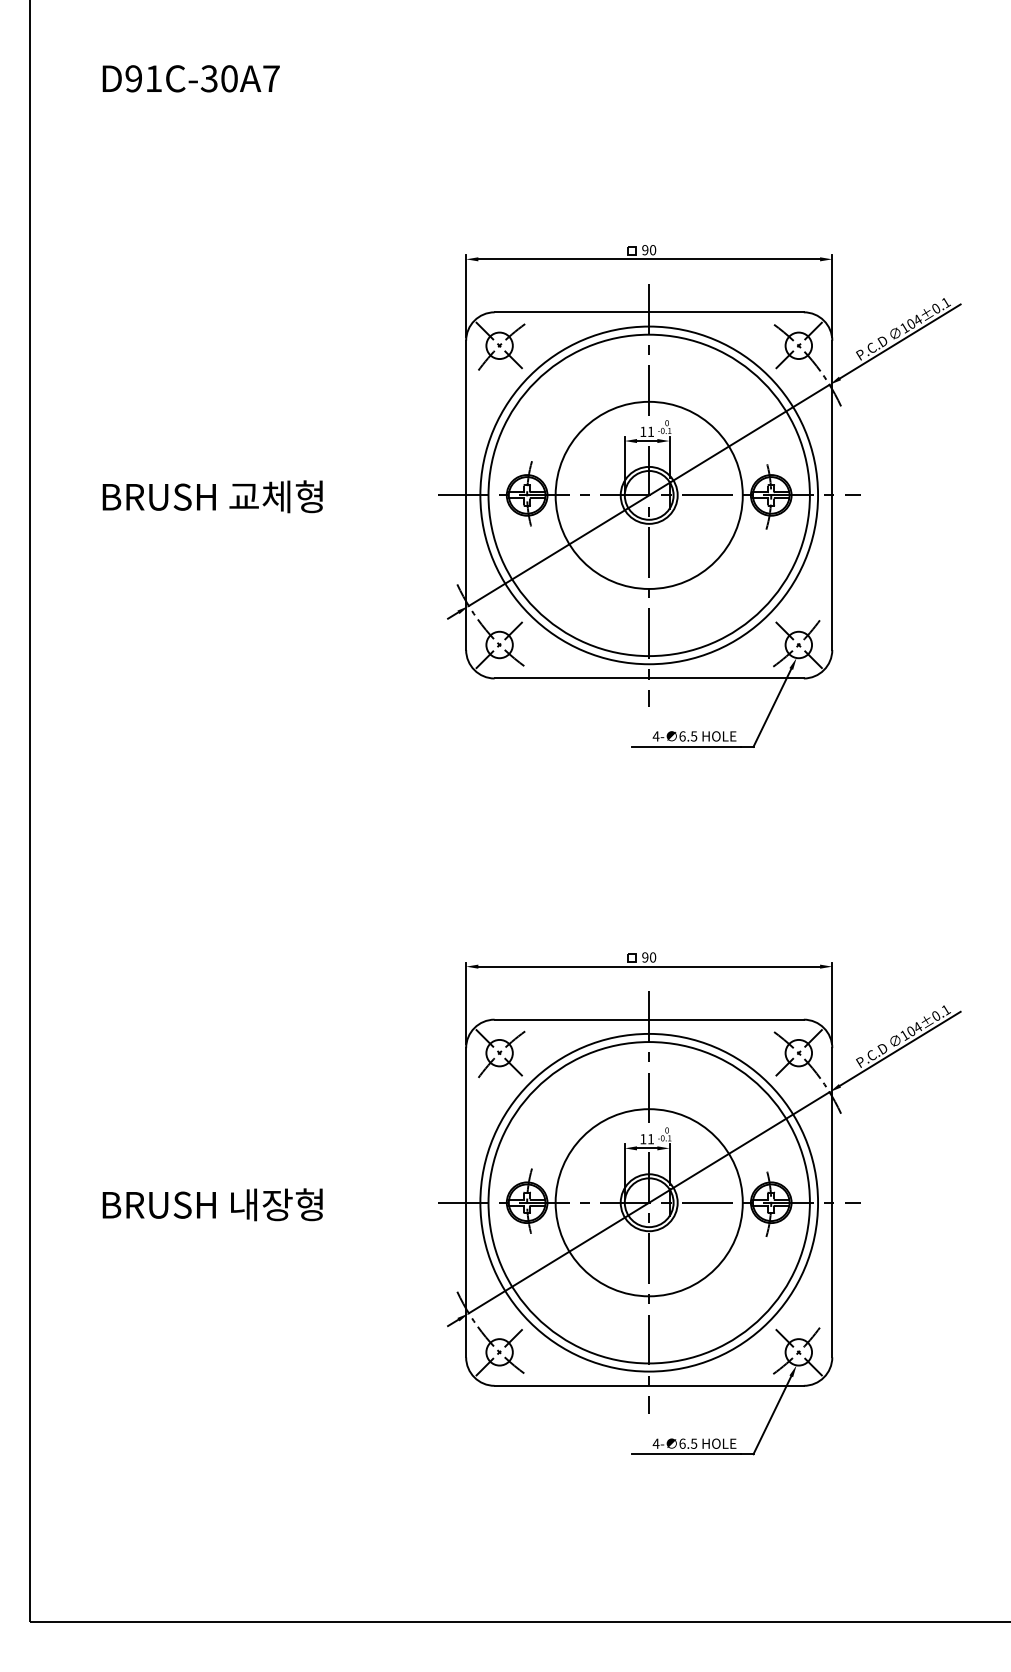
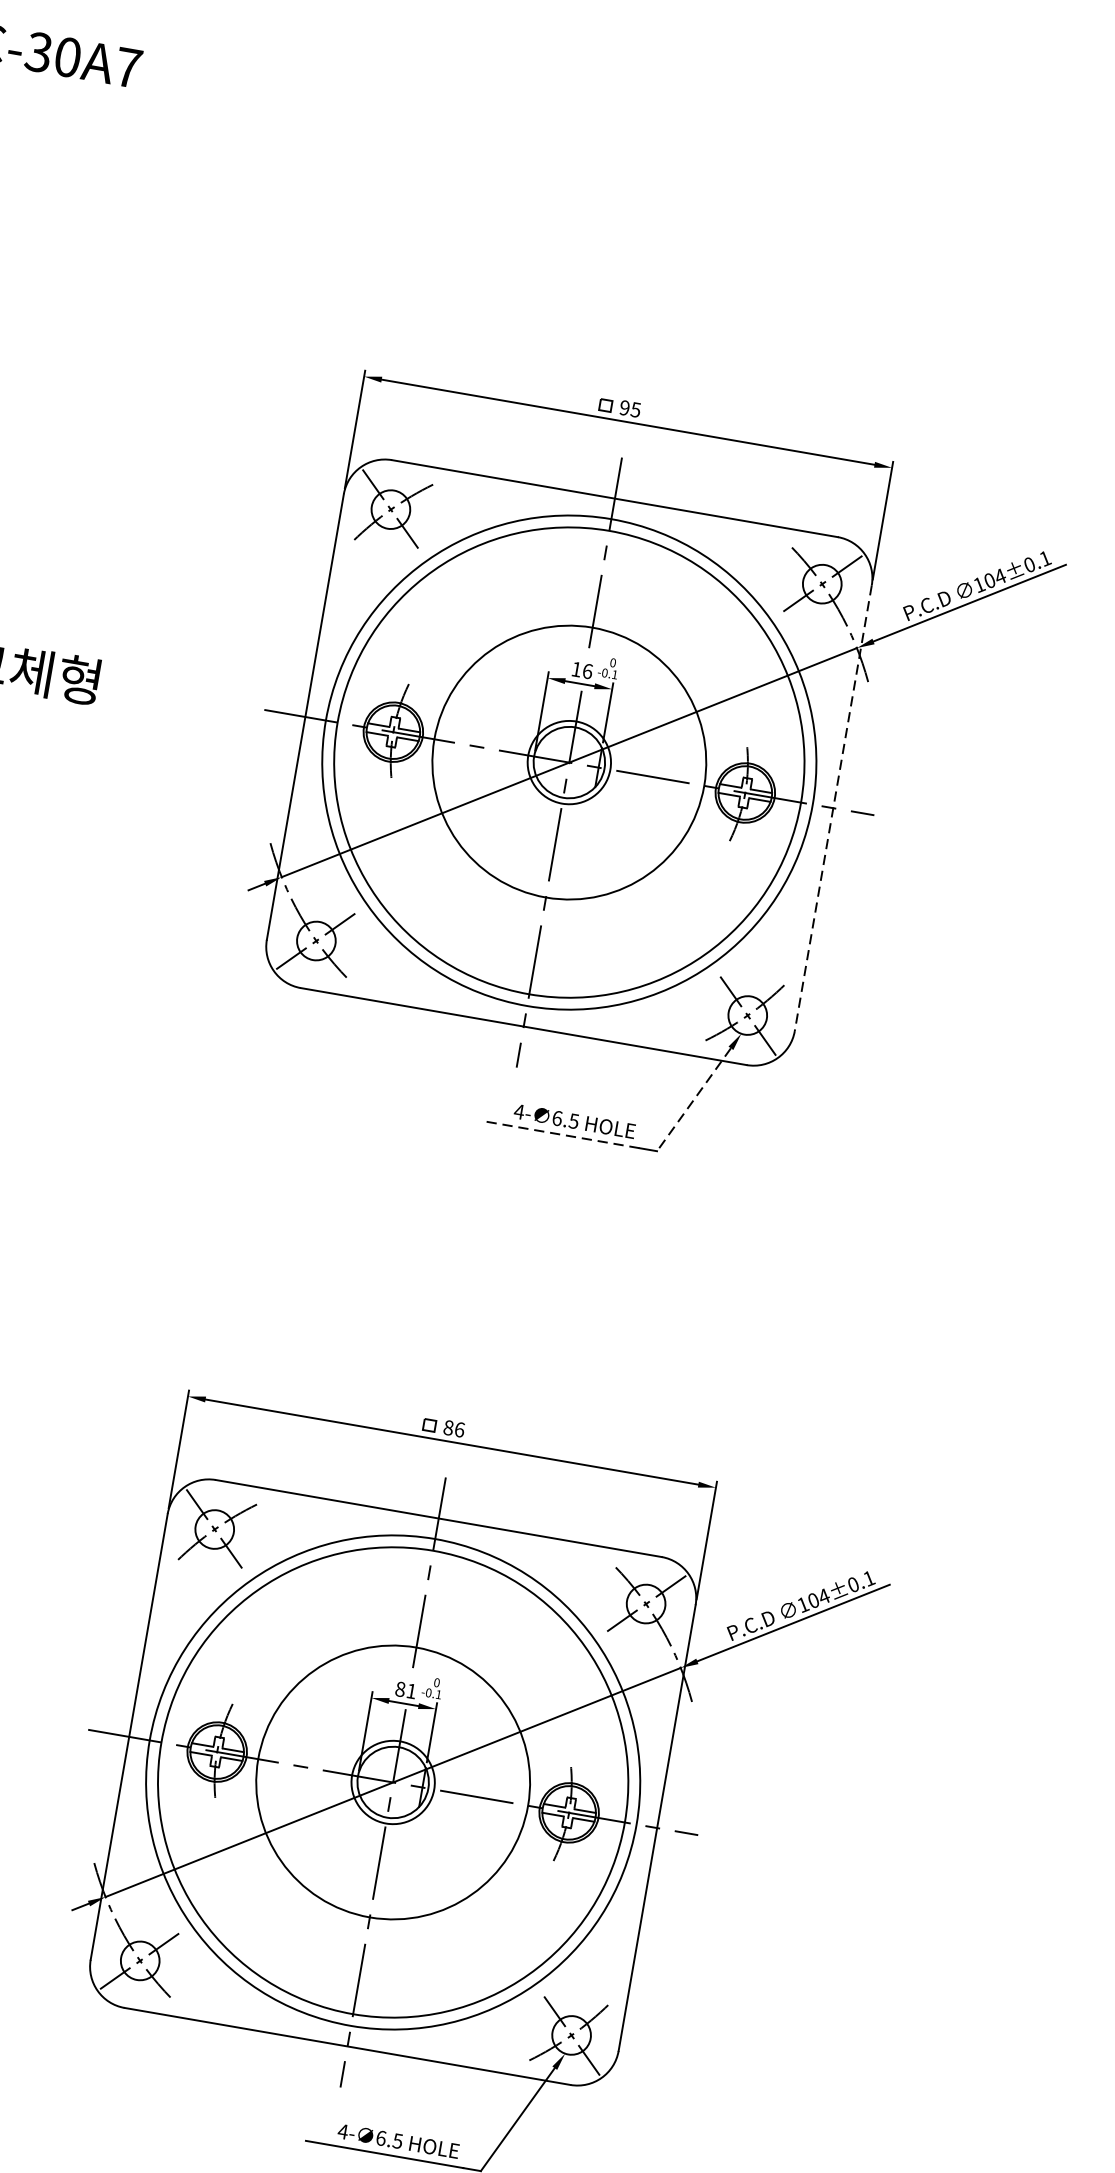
text: (652, 250) -> (635, 410), 90 -> 95
text: (651, 431) -> (588, 671), 11 -> 16
line: (832, 495) -> (833, 808), solid -> dashed
line: (772, 708) -> (694, 1100), solid -> dashed
line: (686, 746) -> (560, 1133), solid -> dashed
text: (649, 957) -> (454, 1428), 90 -> 86
text: (643, 1139) -> (400, 1689), 11 -> 81

